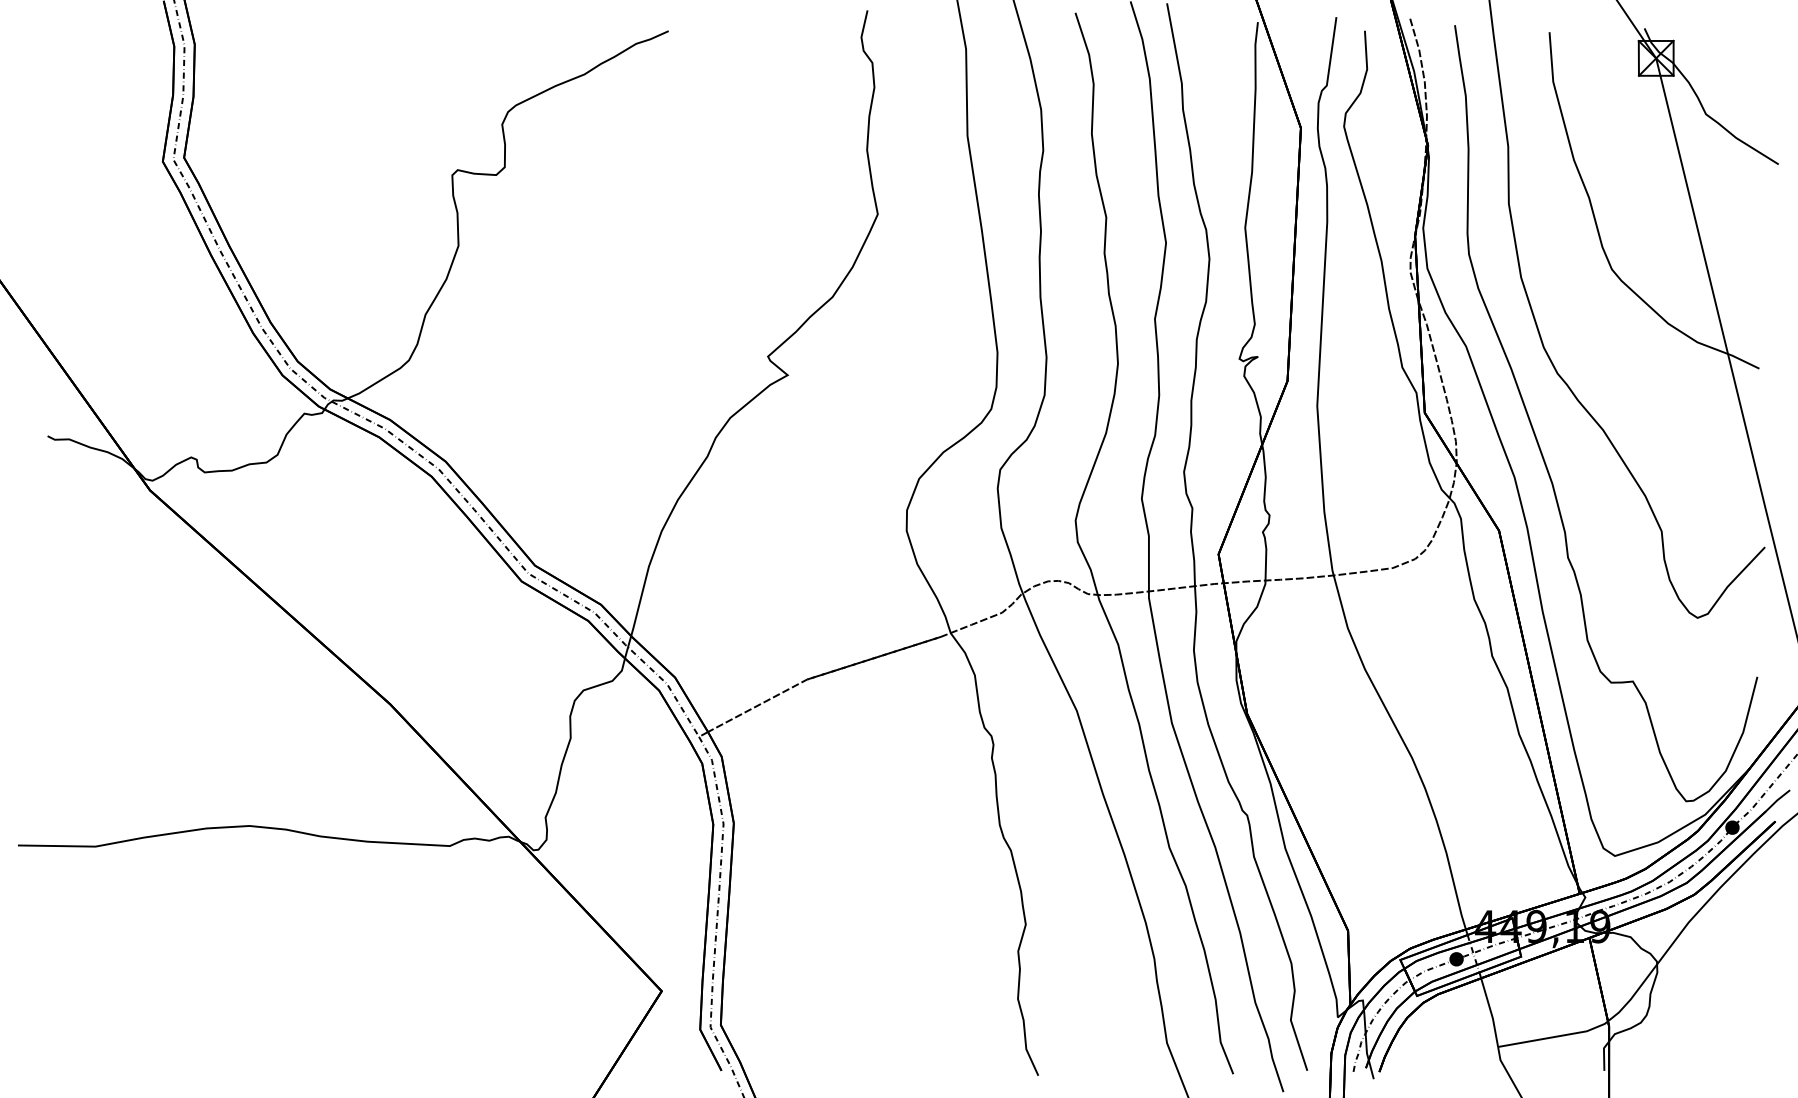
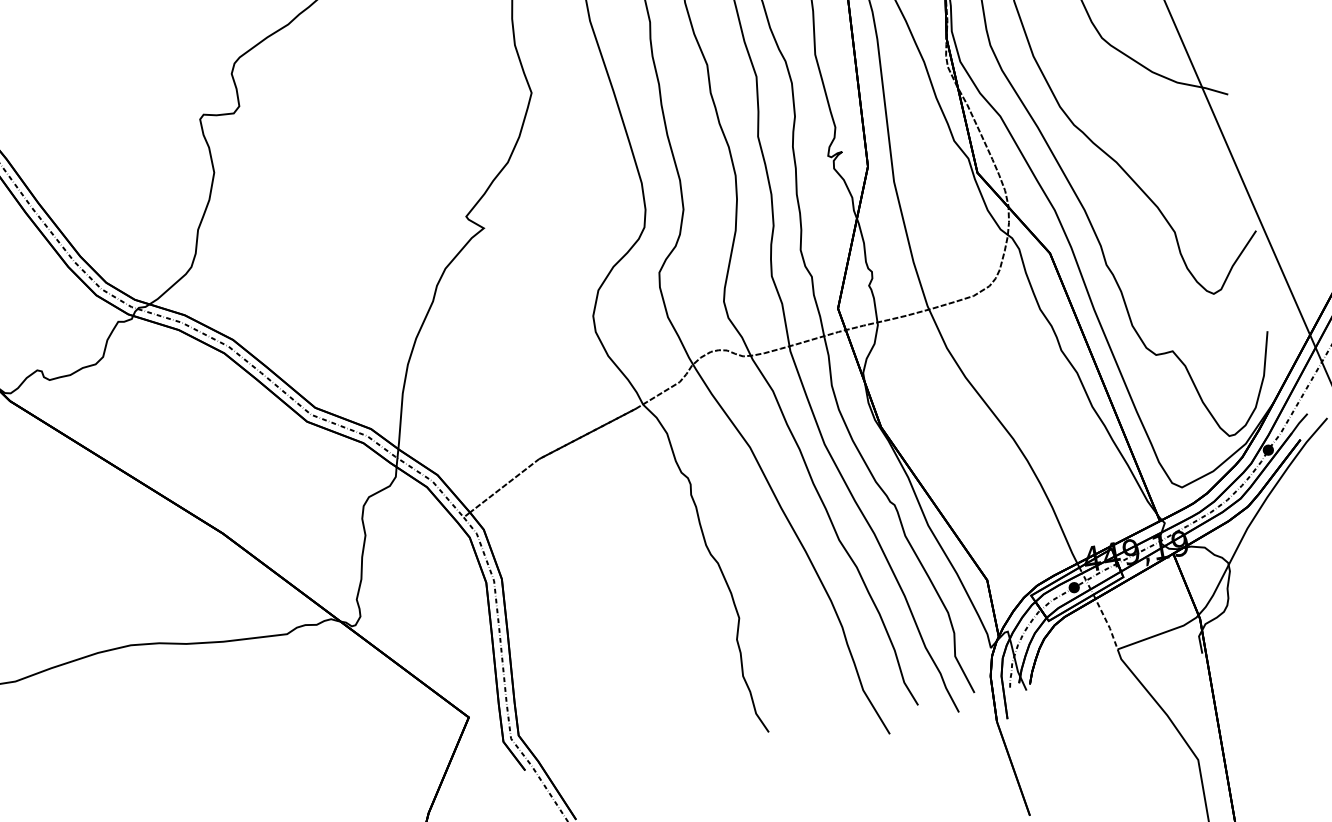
line: (1490, 1010) -> (1107, 622), solid -> dashed

